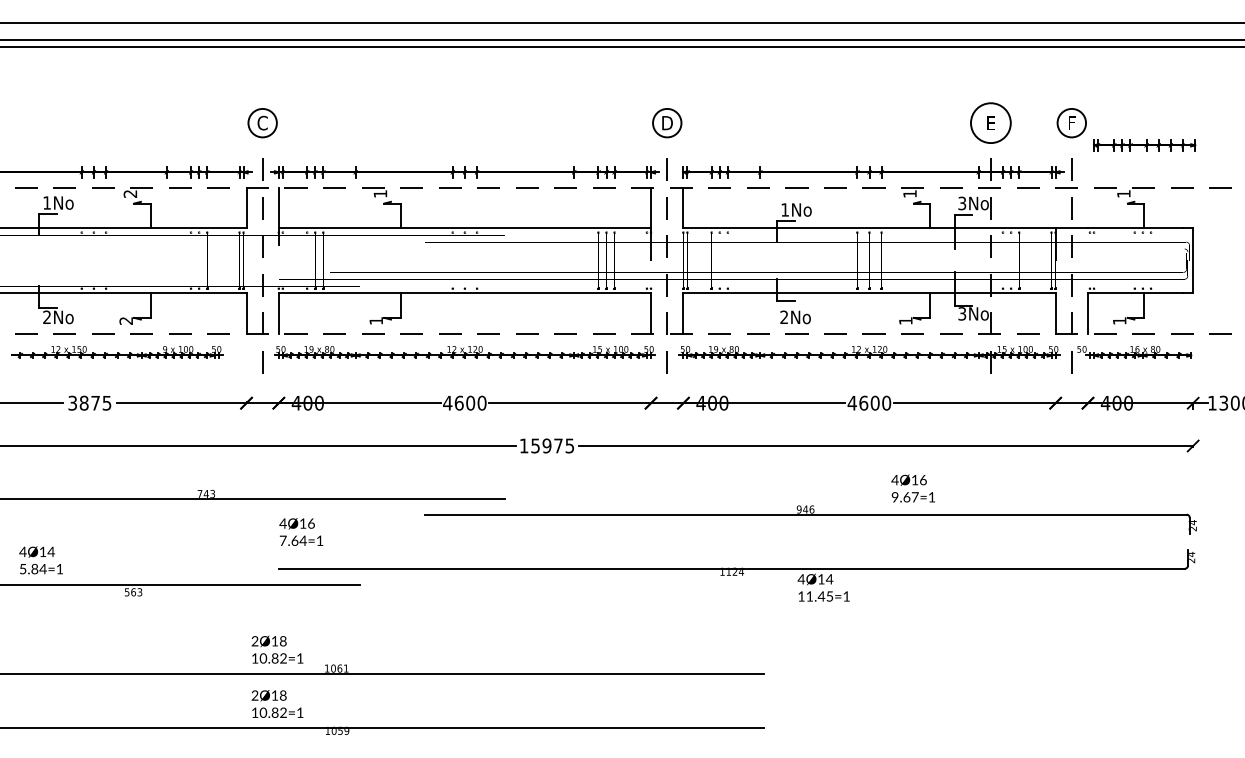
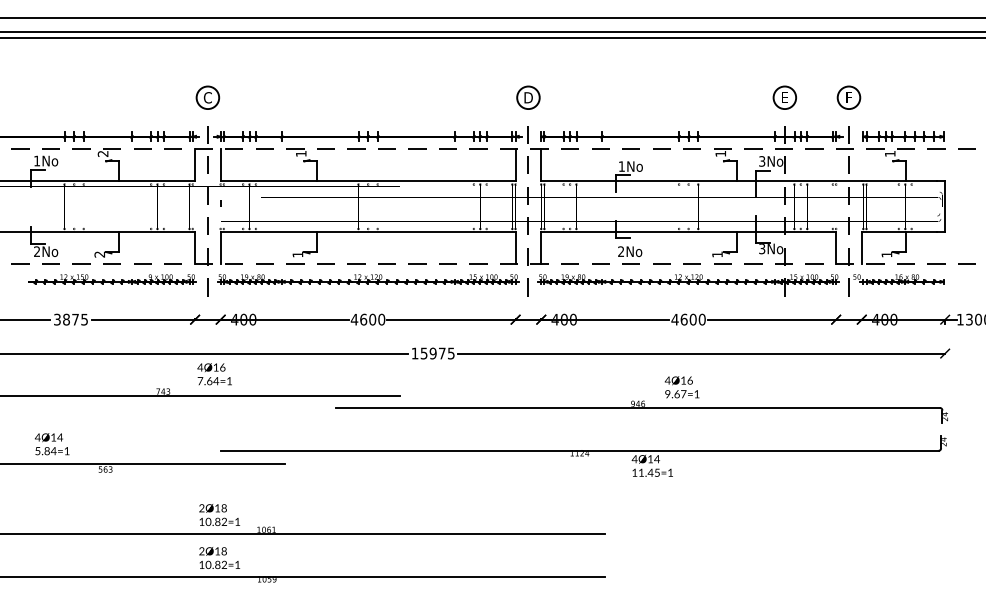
circle: (990, 122) -> (784, 97), size x0.71
part: (1144, 145) -> (903, 136), moved
part: (117, 352) -> (112, 279), moved
text: (912, 488) -> (681, 387), moved
text: (301, 531) -> (214, 373), moved
text: (40, 560) -> (51, 444), moved

